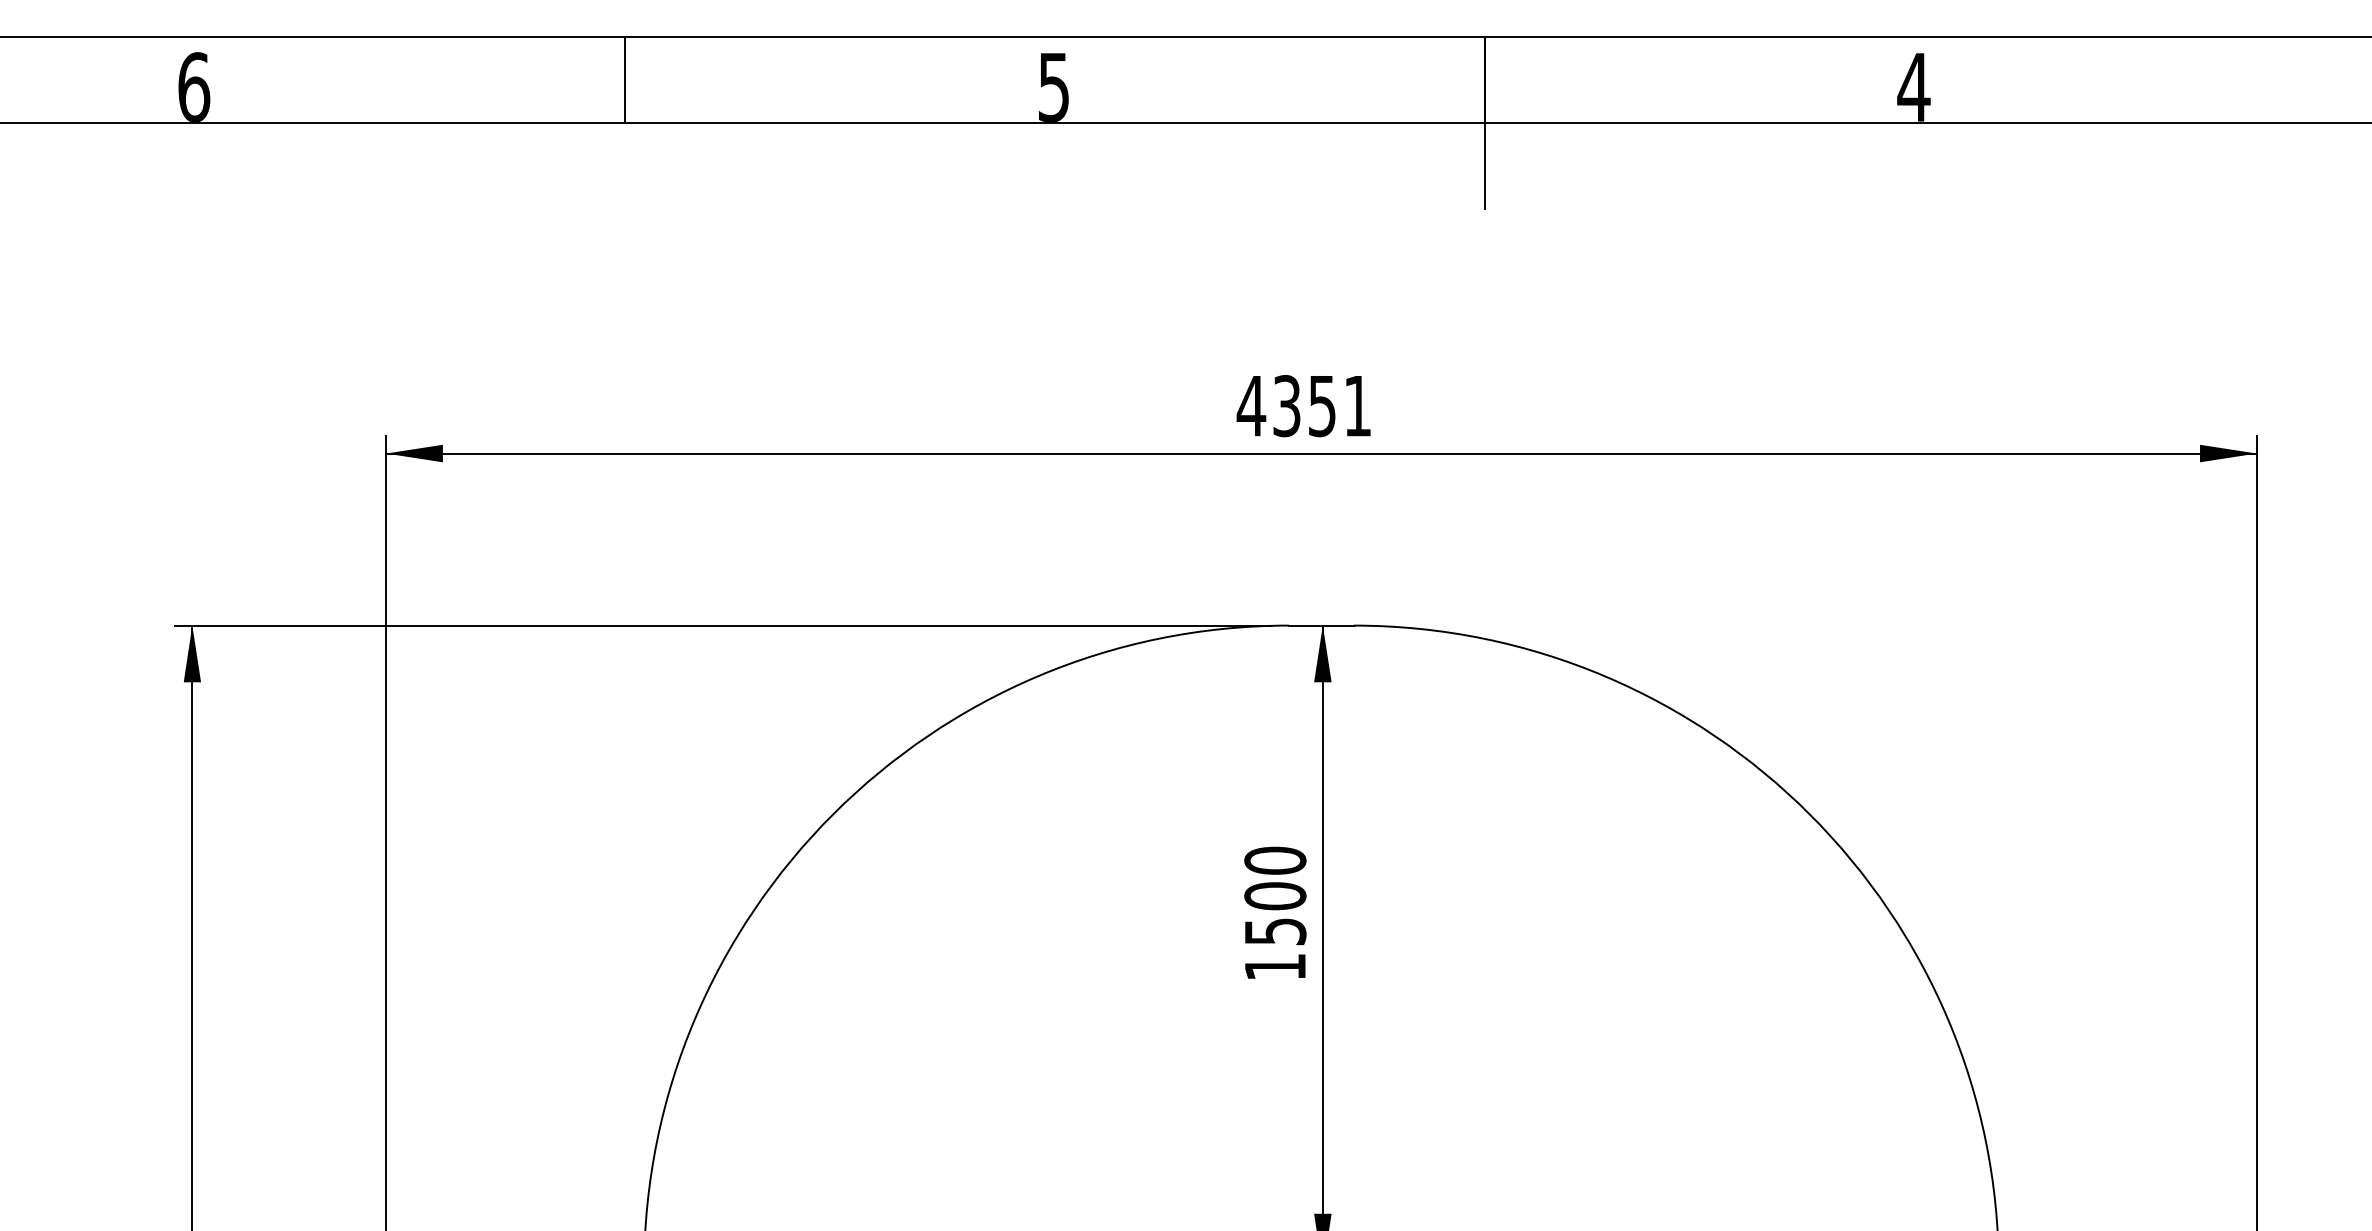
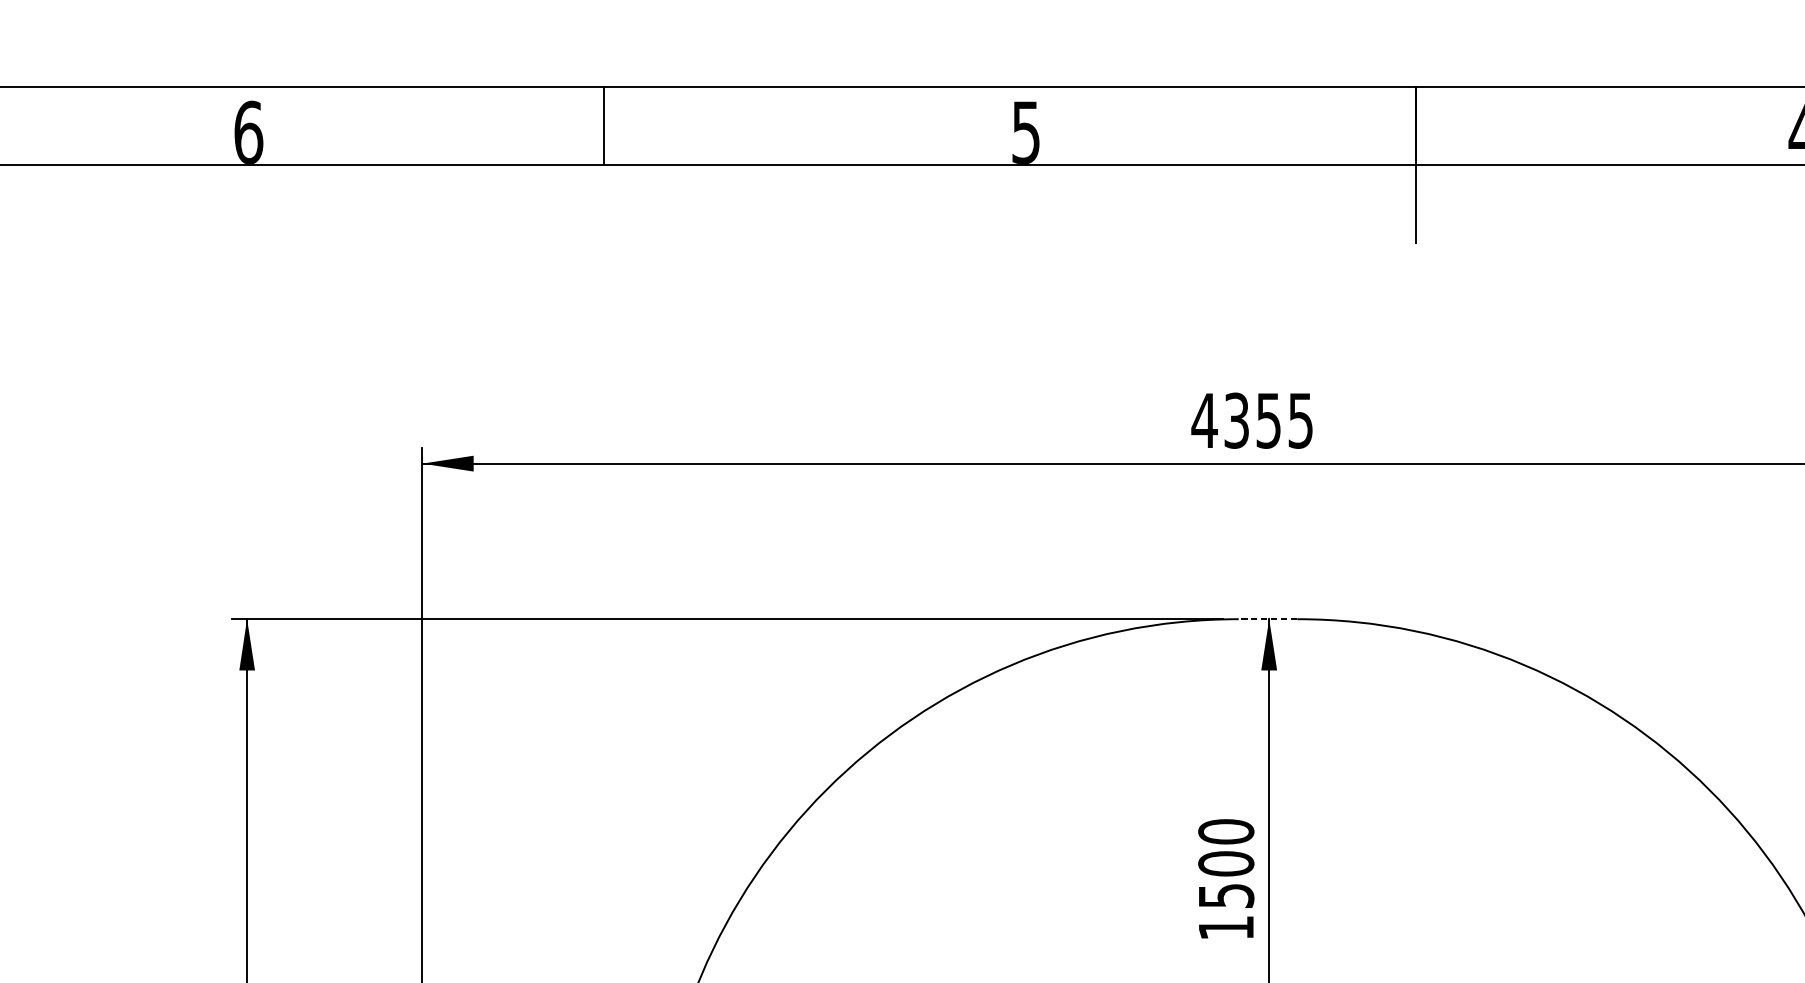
line: (624, 80) -> (603, 126), moved
text: (1357, 406) -> (1300, 421), 4351 -> 4355
line: (1320, 625) -> (1267, 619), solid -> dashed

